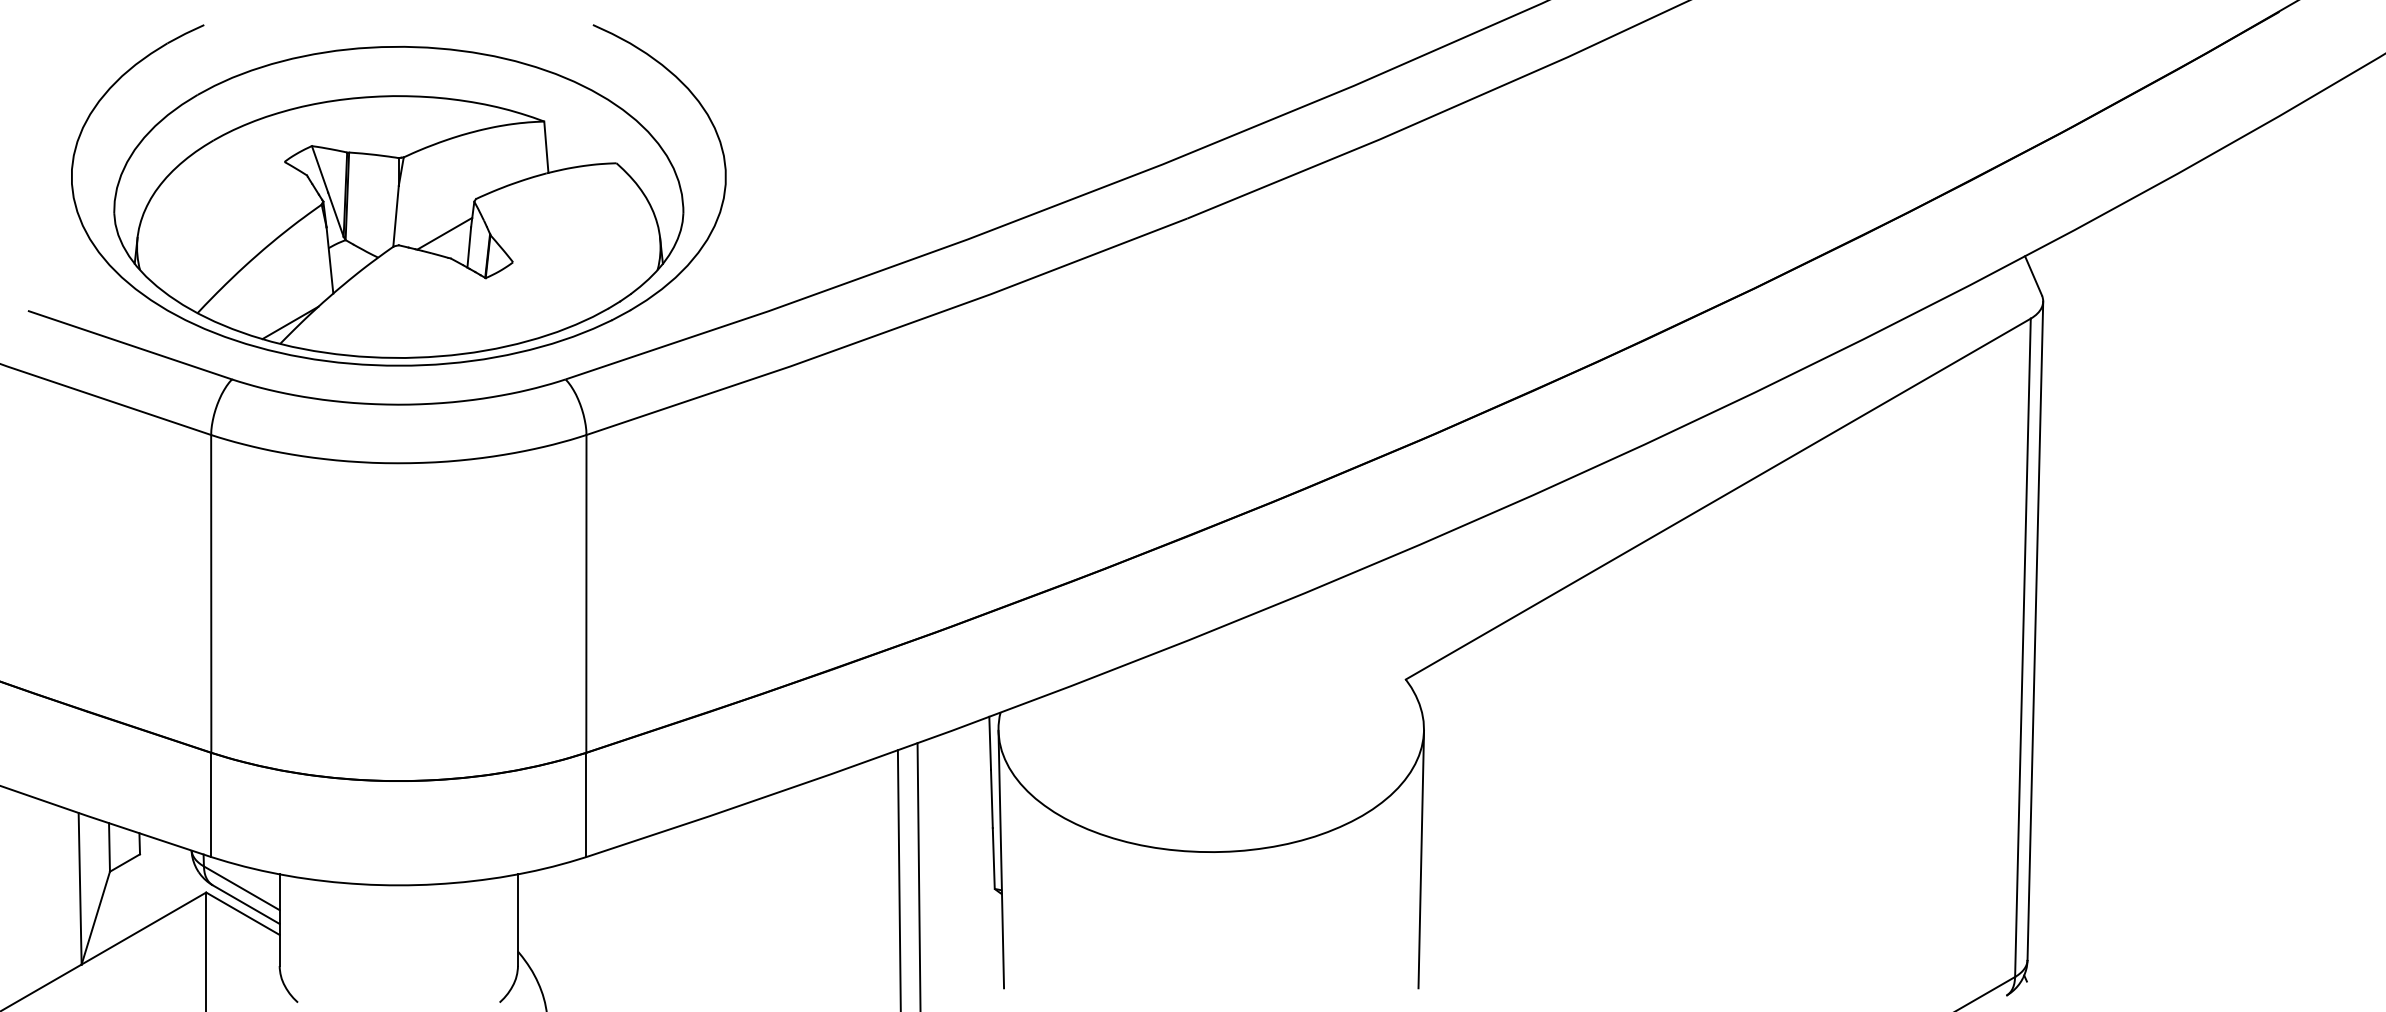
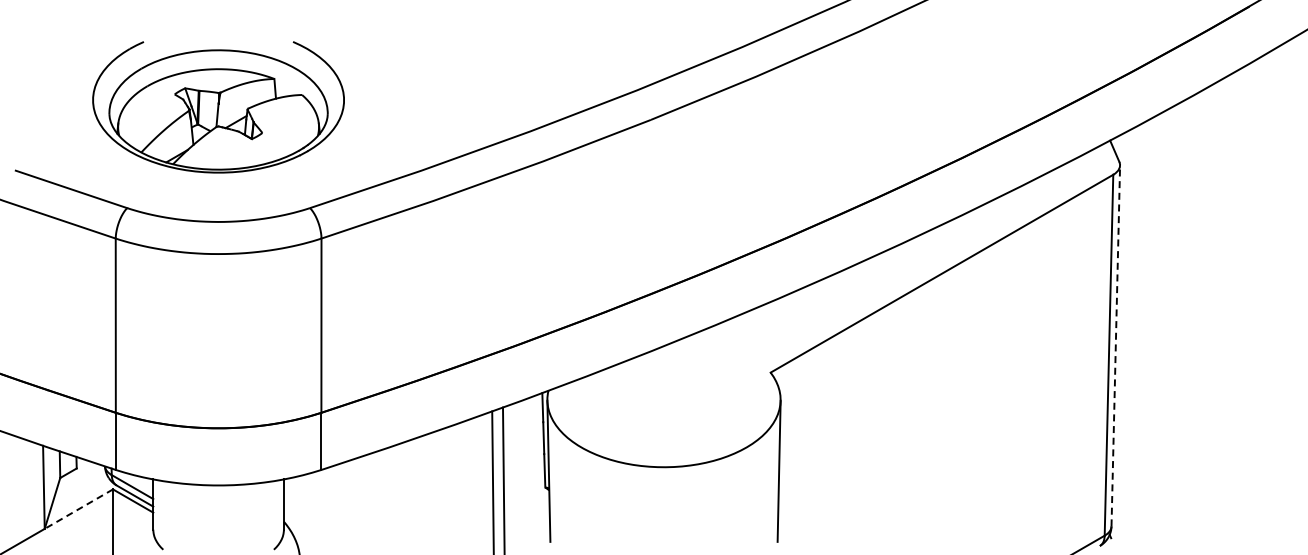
part: (398, 195) -> (218, 107), size x0.7
line: (2034, 630) -> (1115, 345), solid -> dashed
line: (143, 929) -> (78, 509), solid -> dashed

